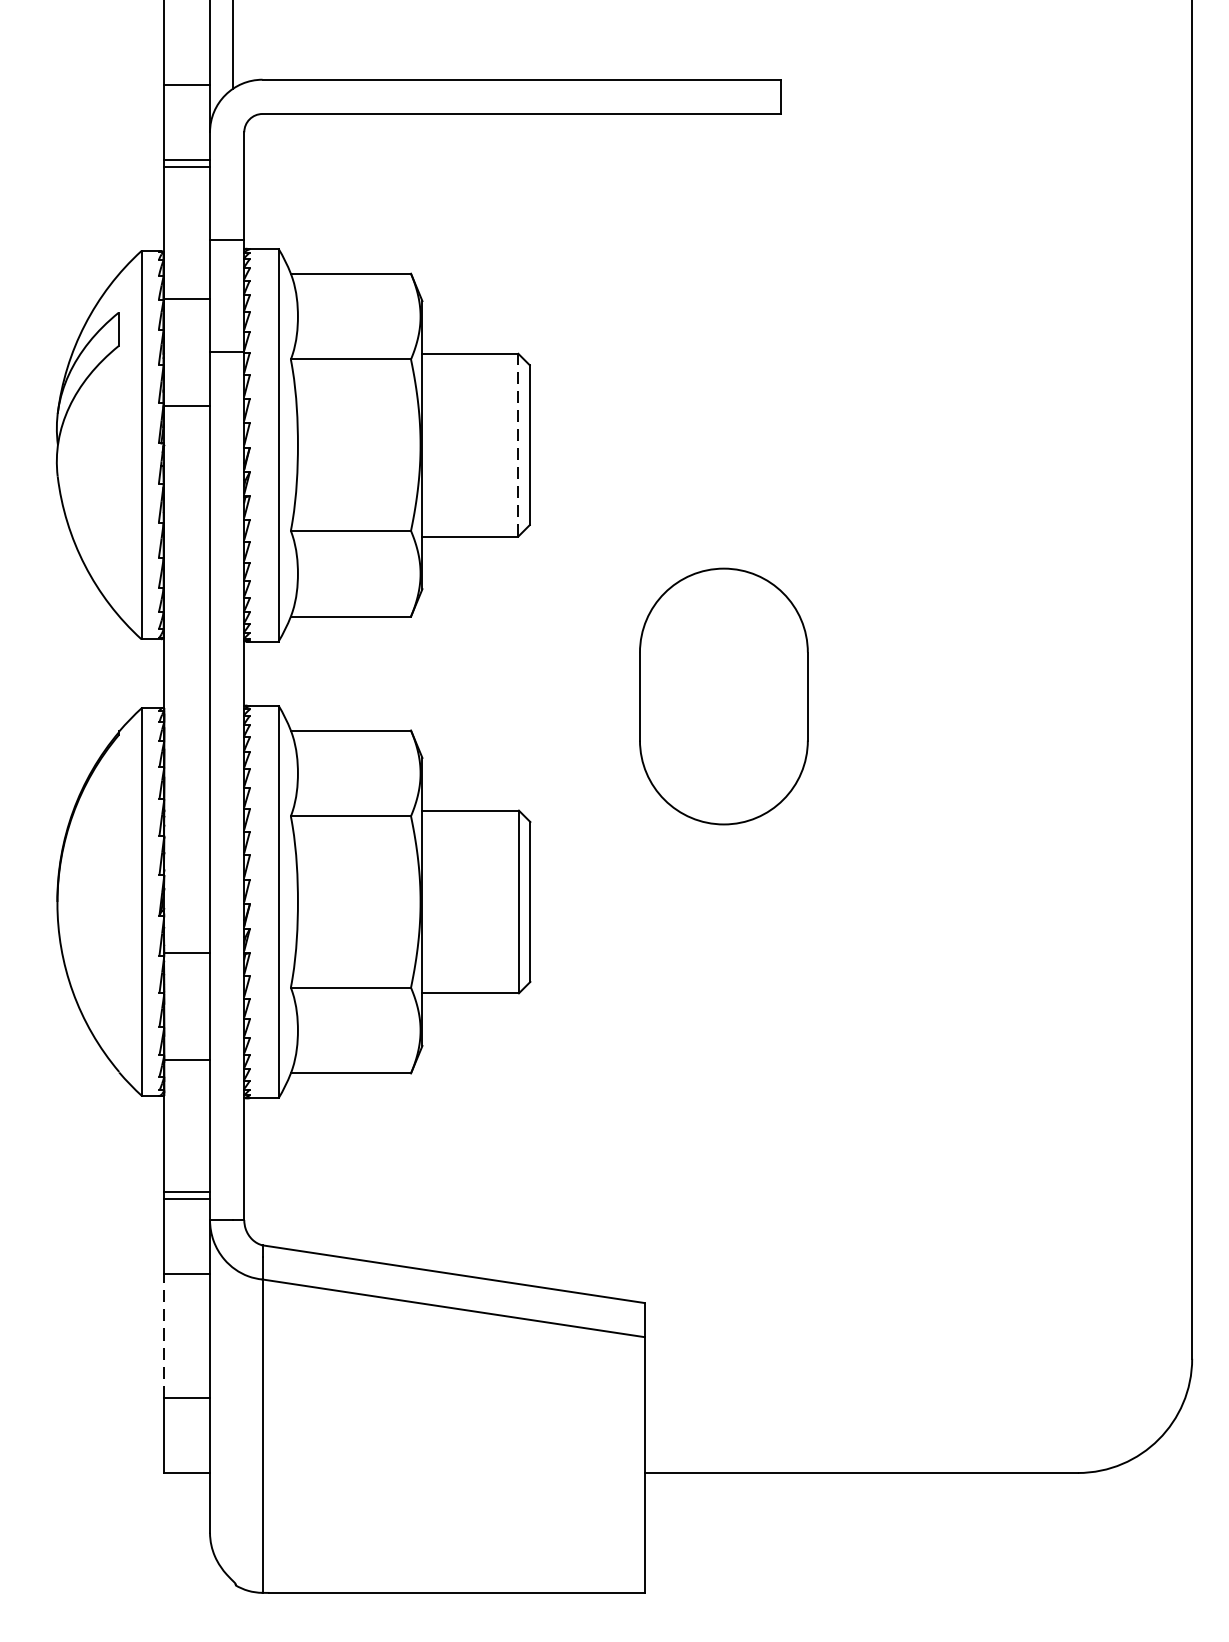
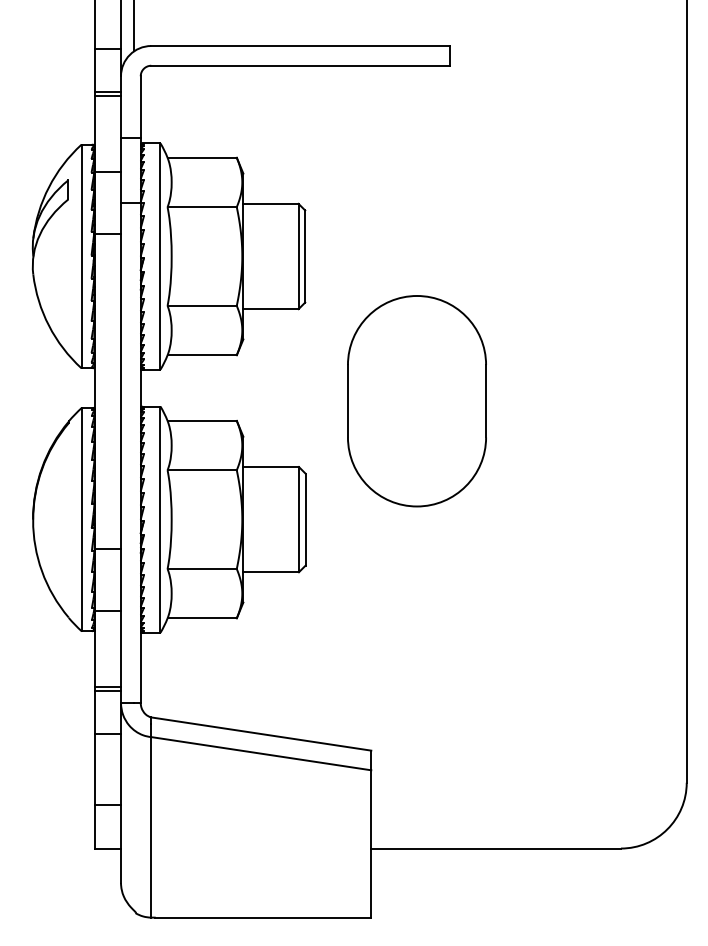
line: (518, 445) -> (298, 256), dashed -> solid
part: (723, 696) -> (416, 401), size x1.43
line: (163, 1335) -> (94, 769), dashed -> solid

